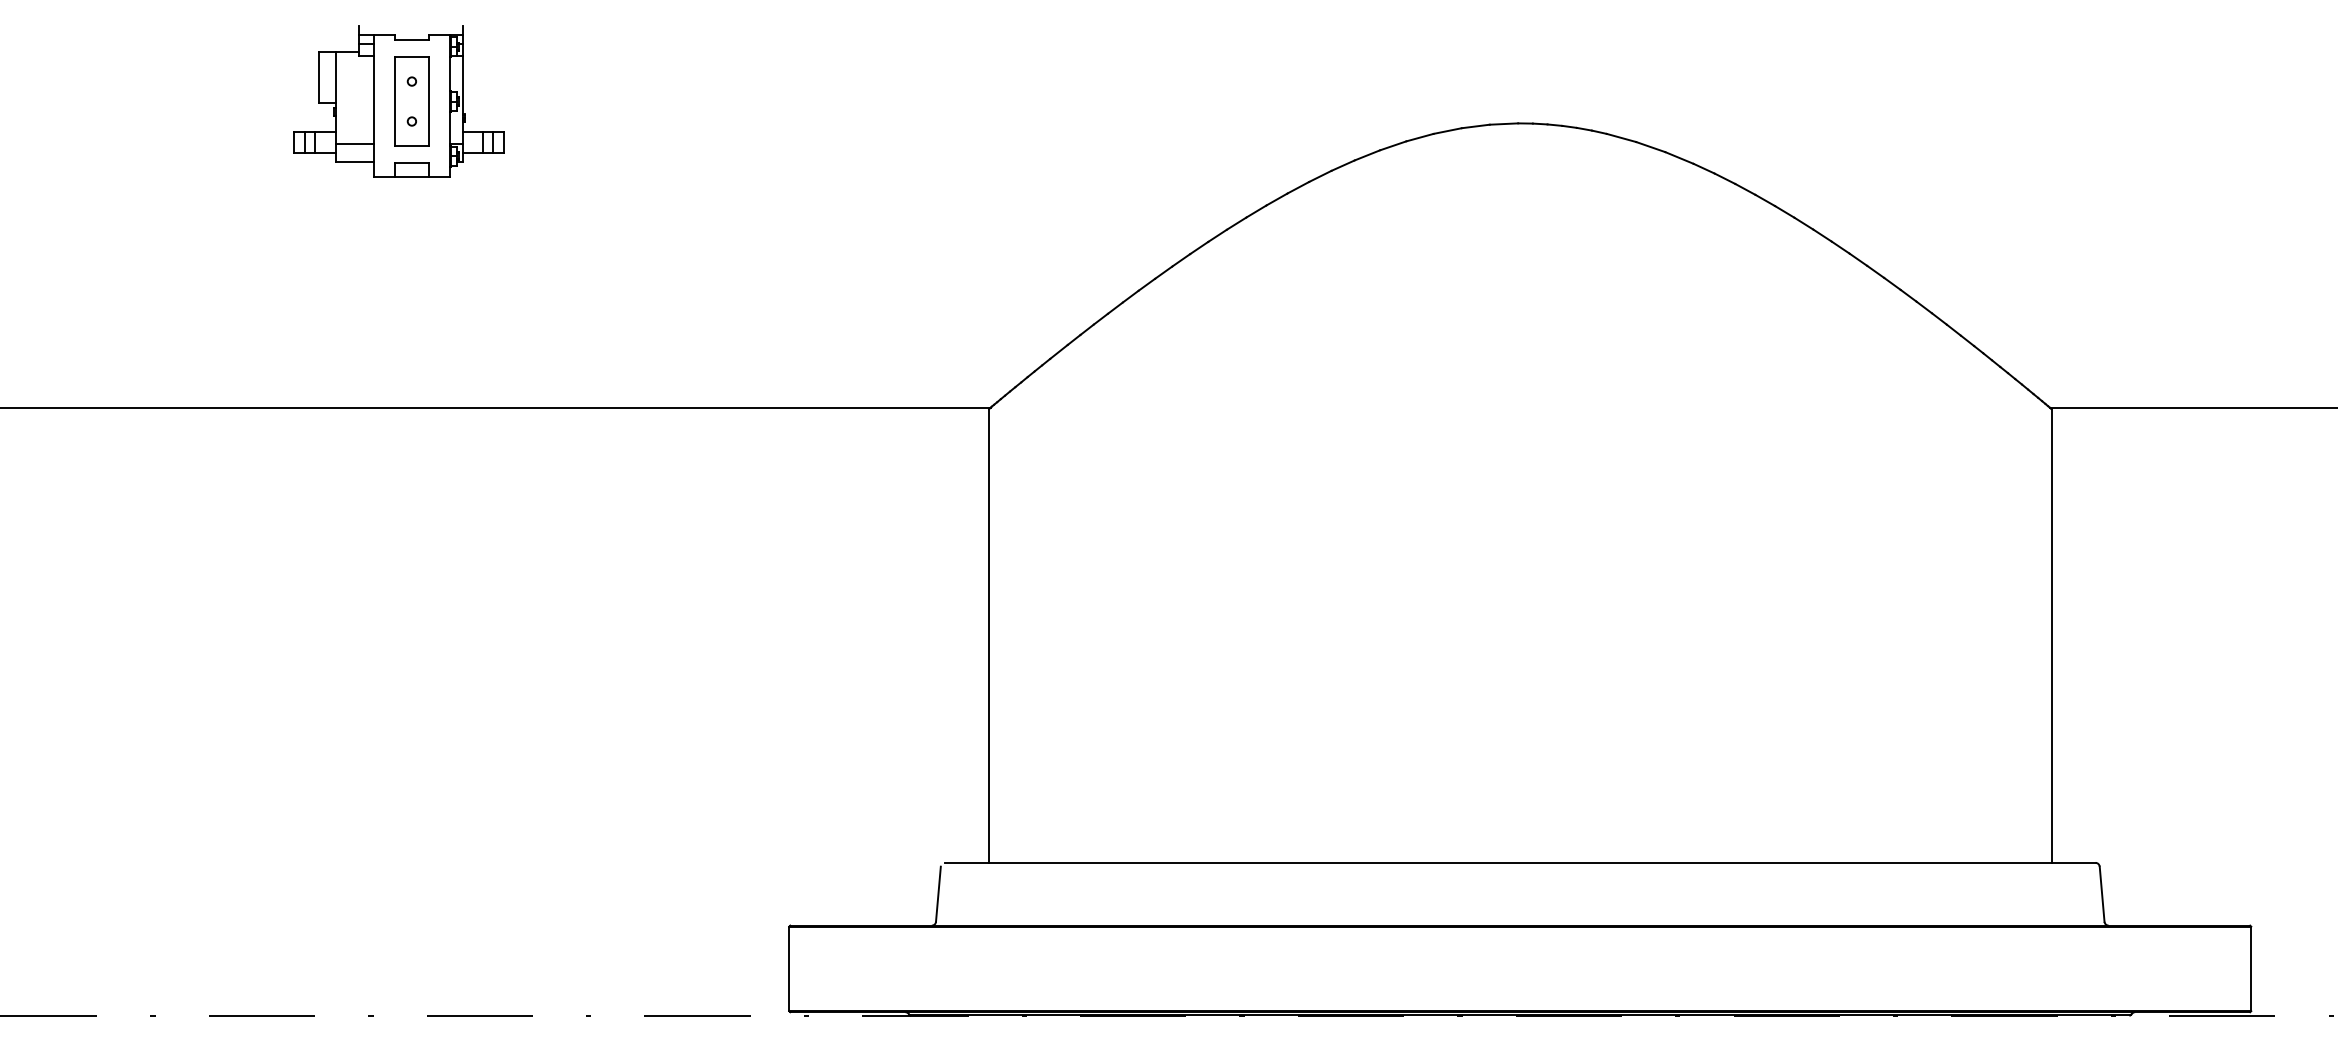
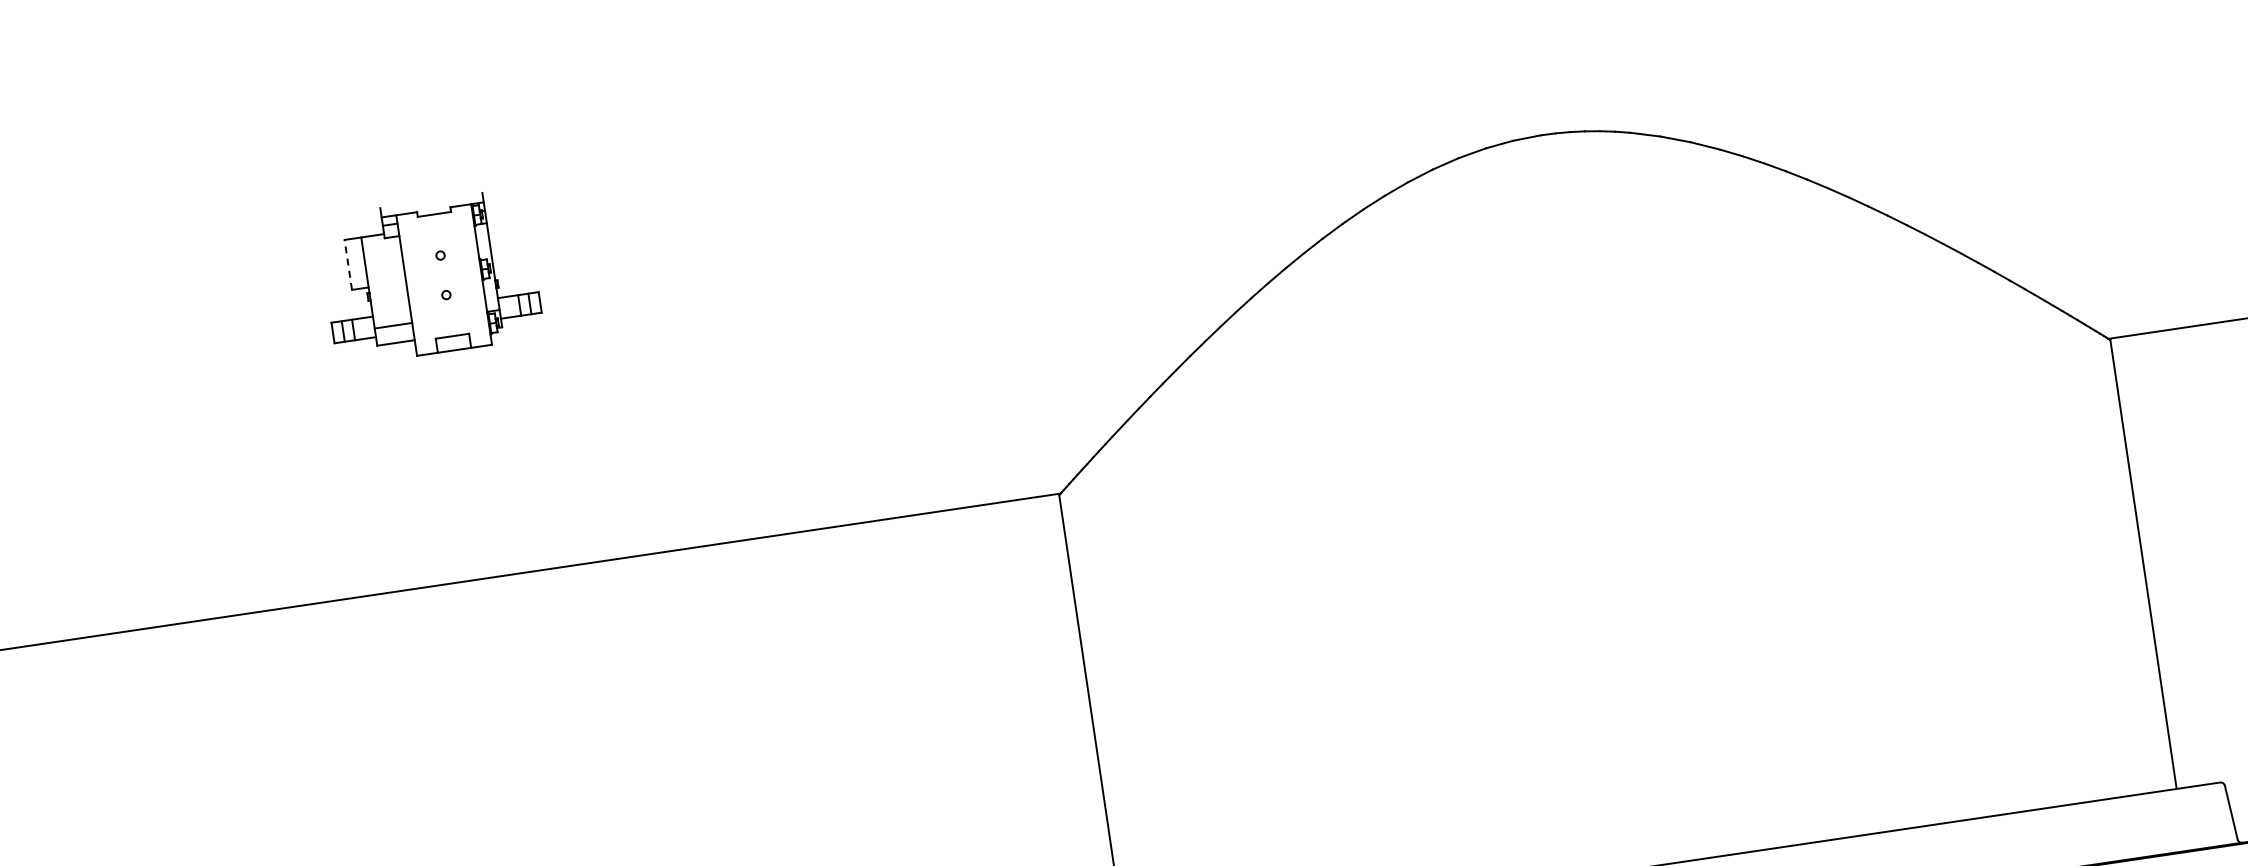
line: (319, 76) -> (348, 264), solid -> dashed
part: (411, 101) -> (442, 275), removed

